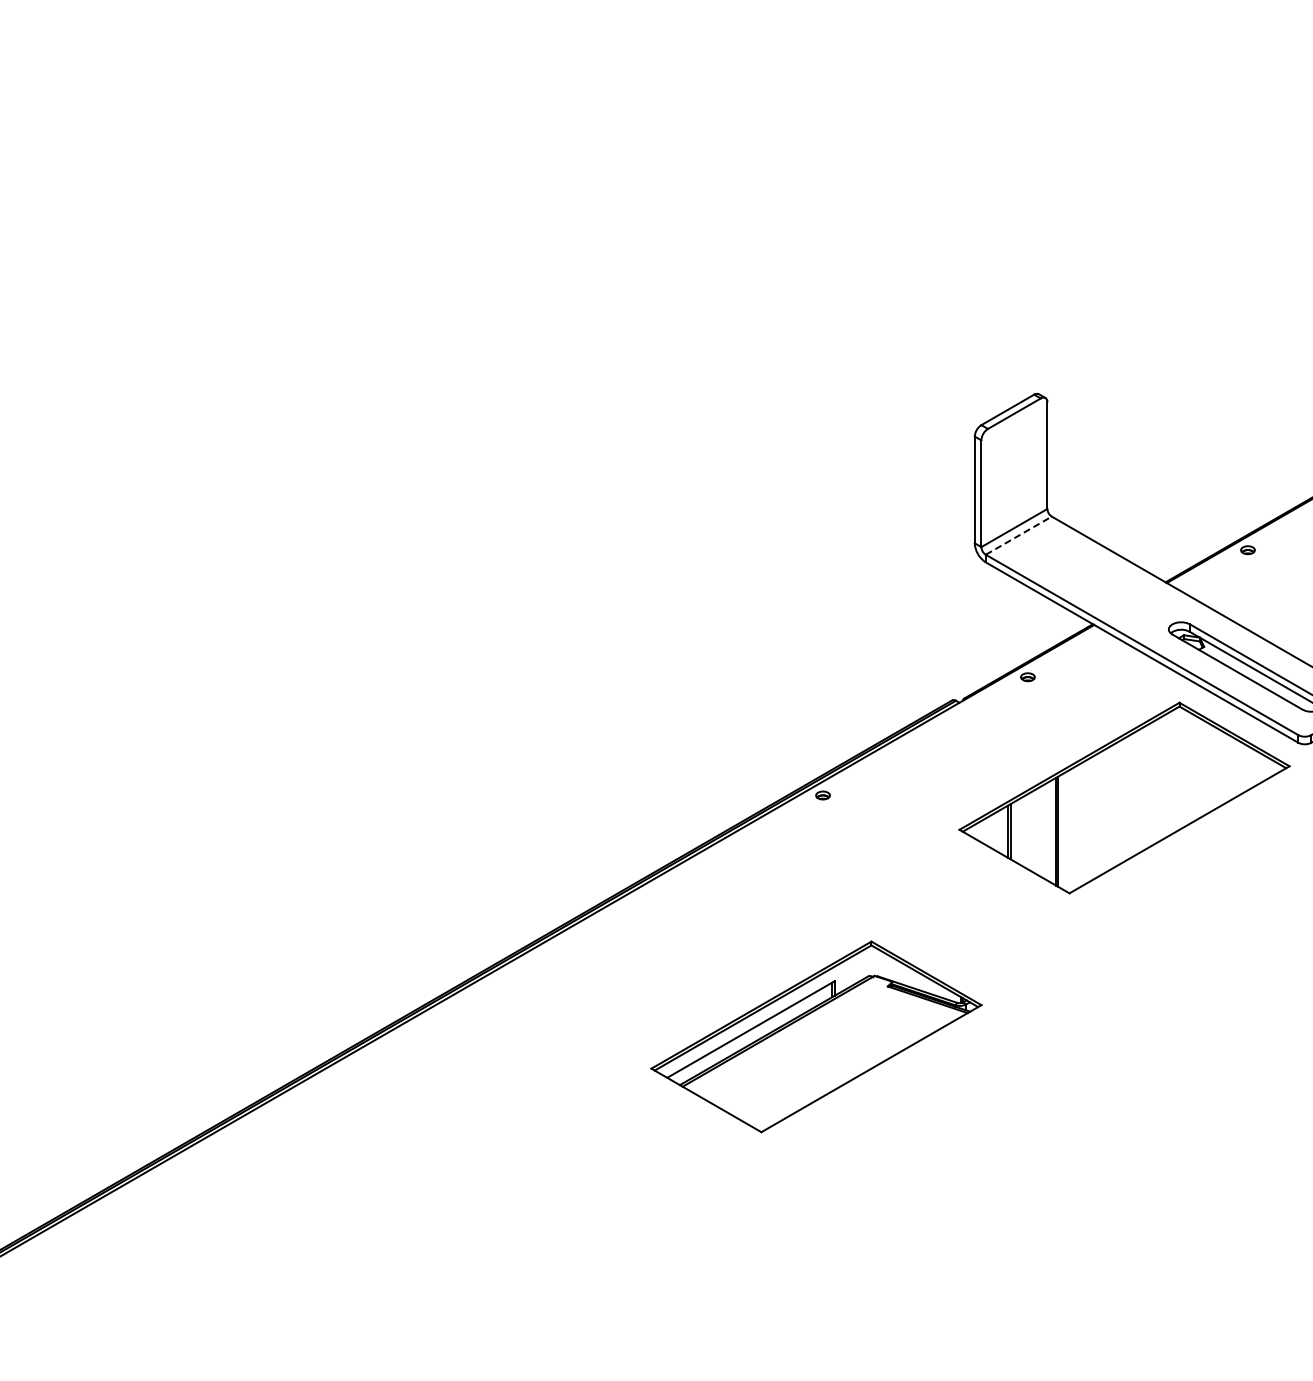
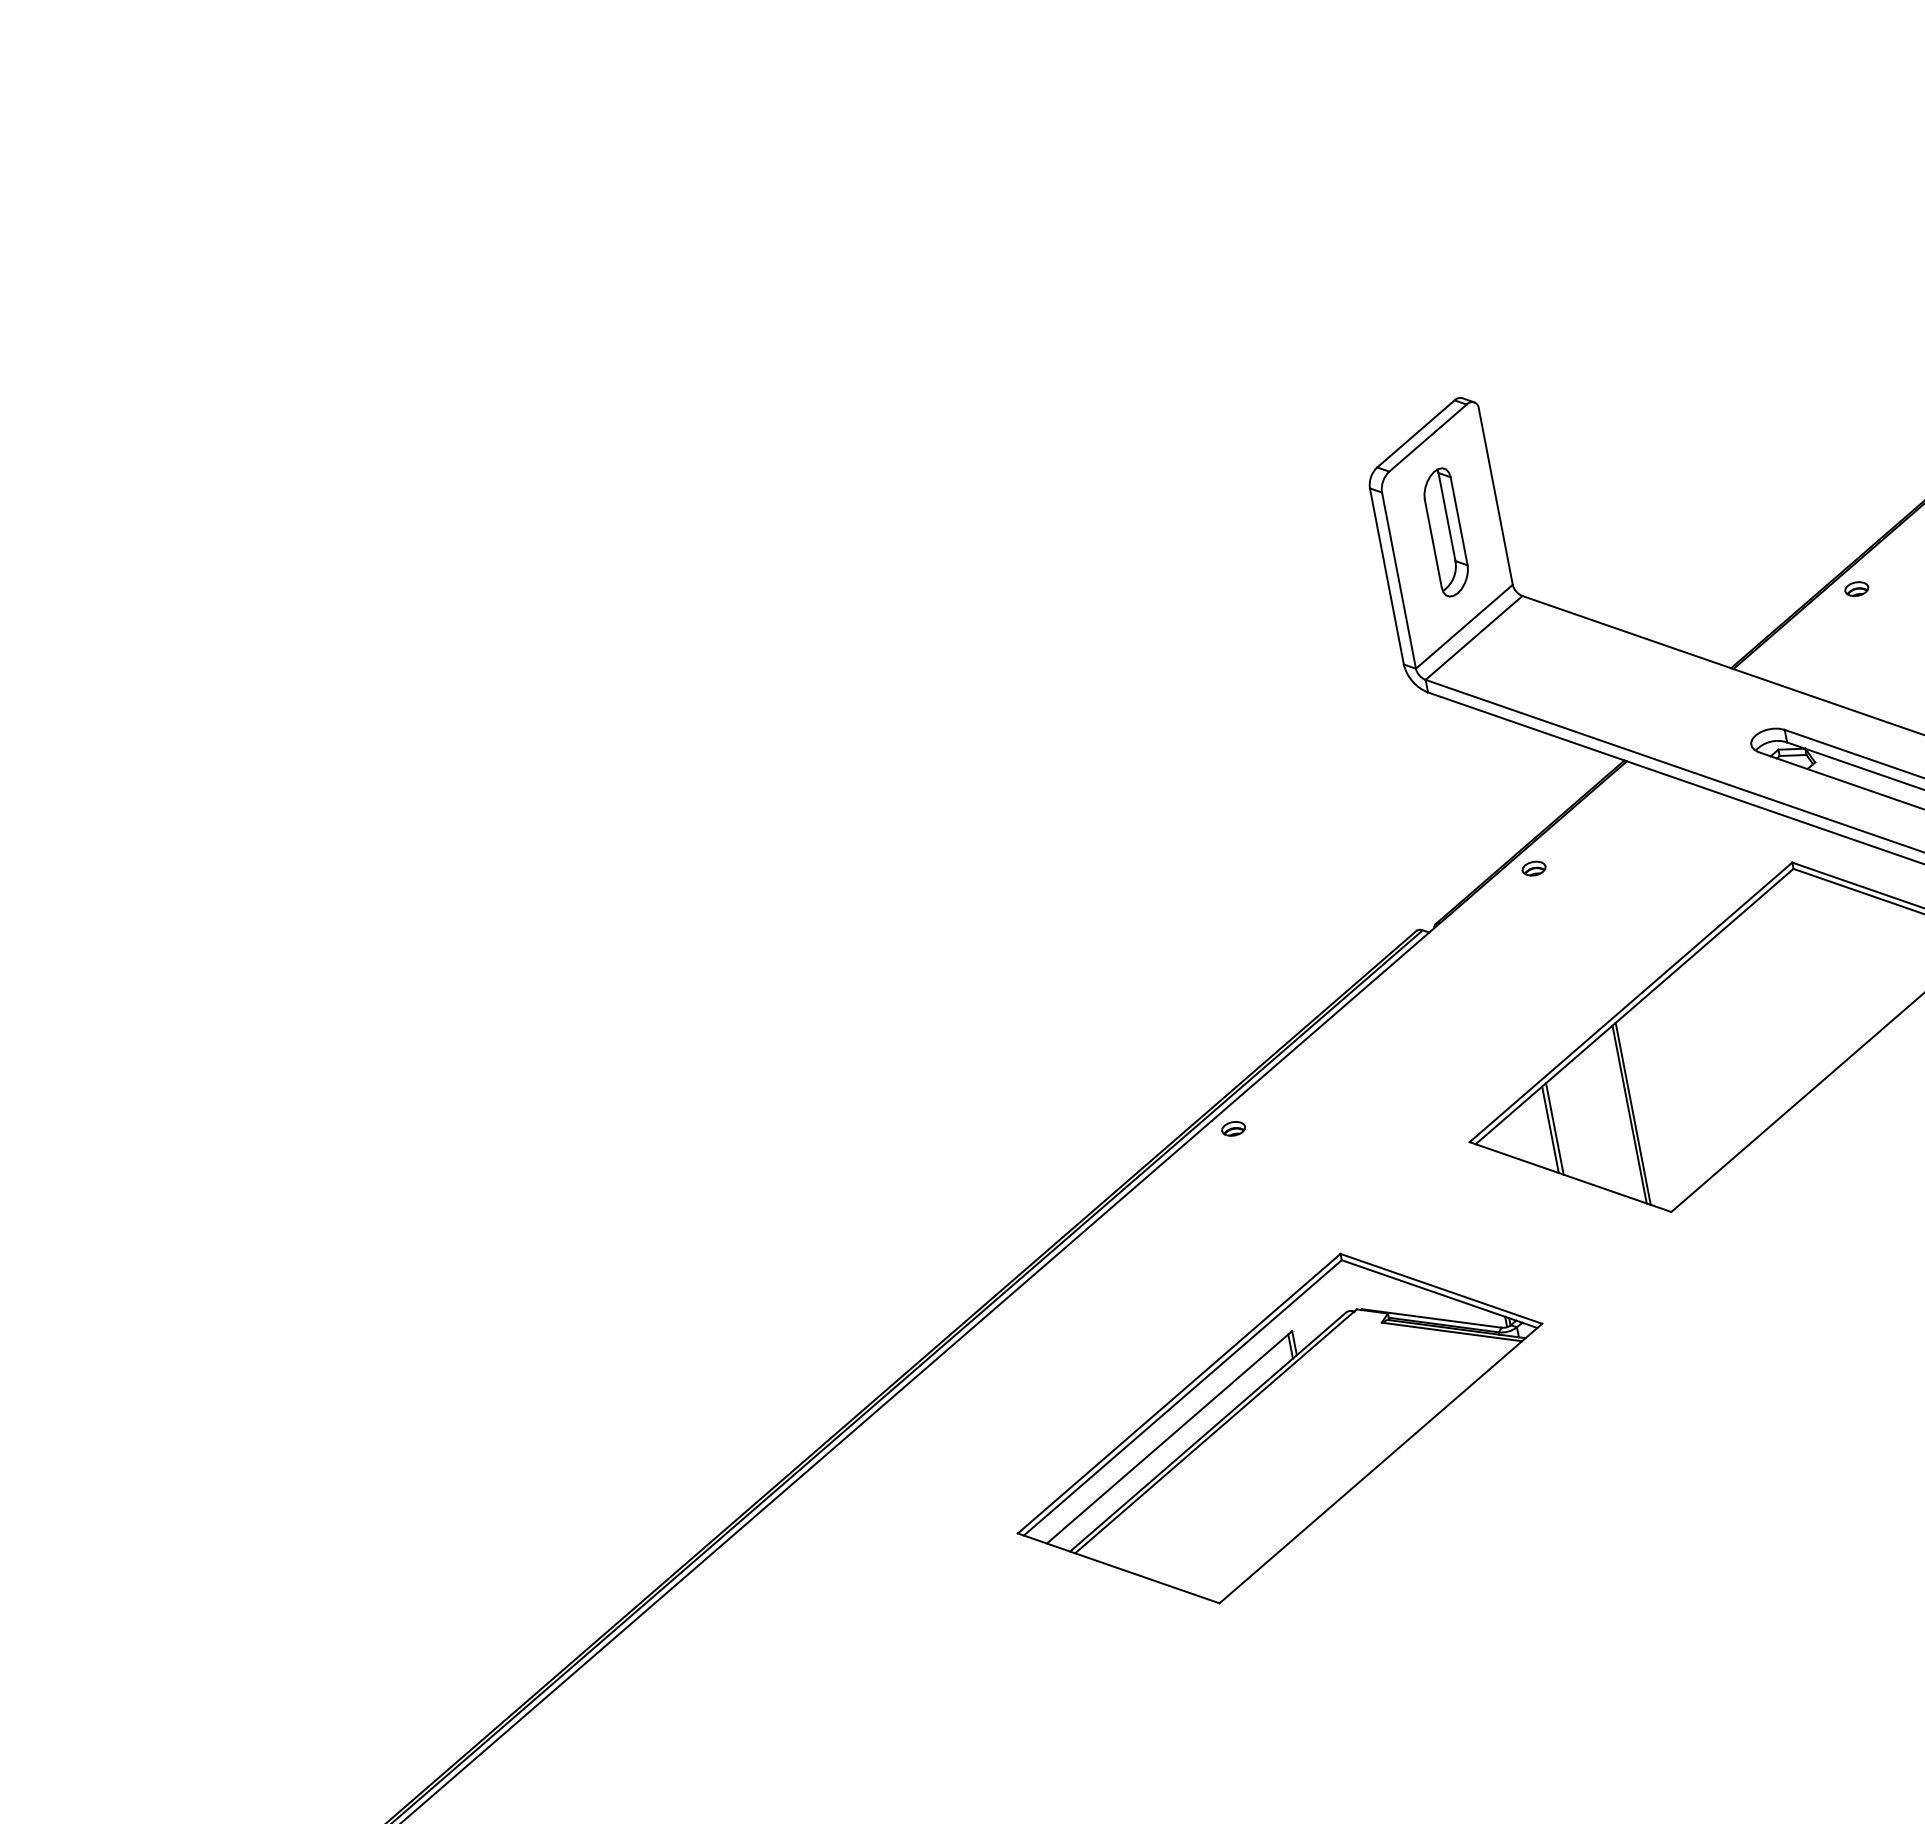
part: (1014, 470) -> (1446, 531), added
line: (1019, 535) -> (1475, 637), dashed -> solid
part: (816, 1036) -> (1279, 1427), moved

